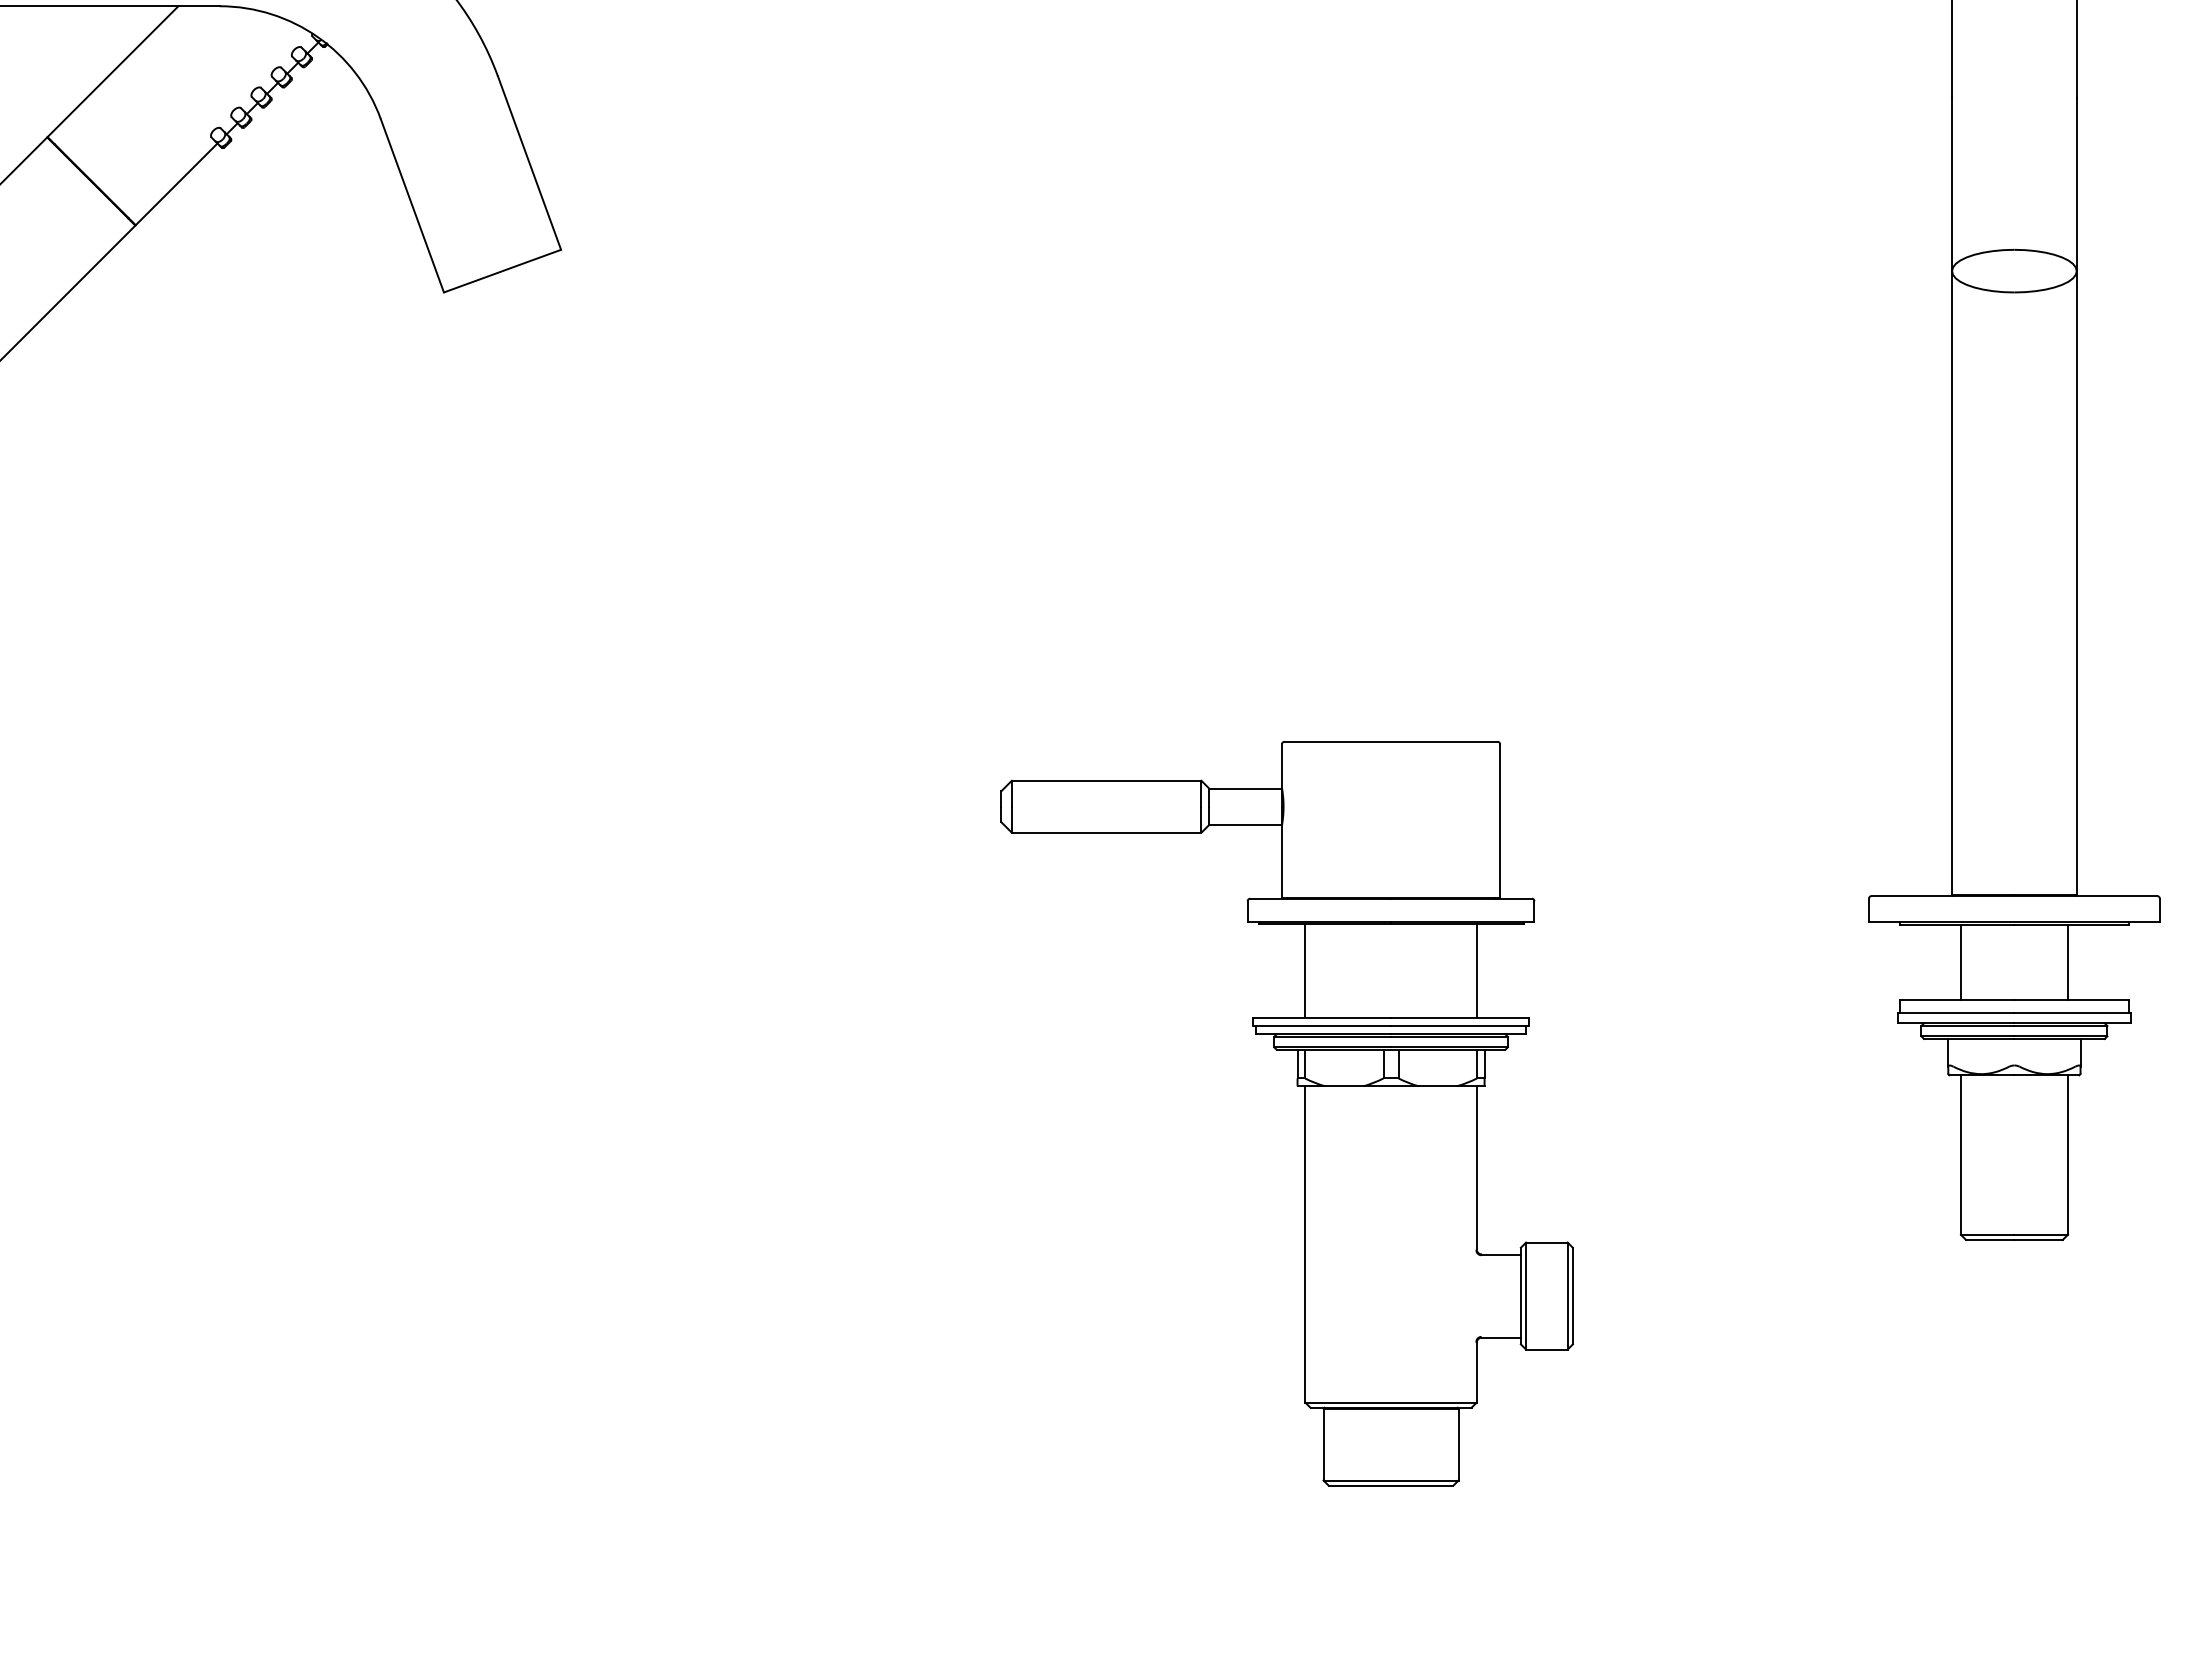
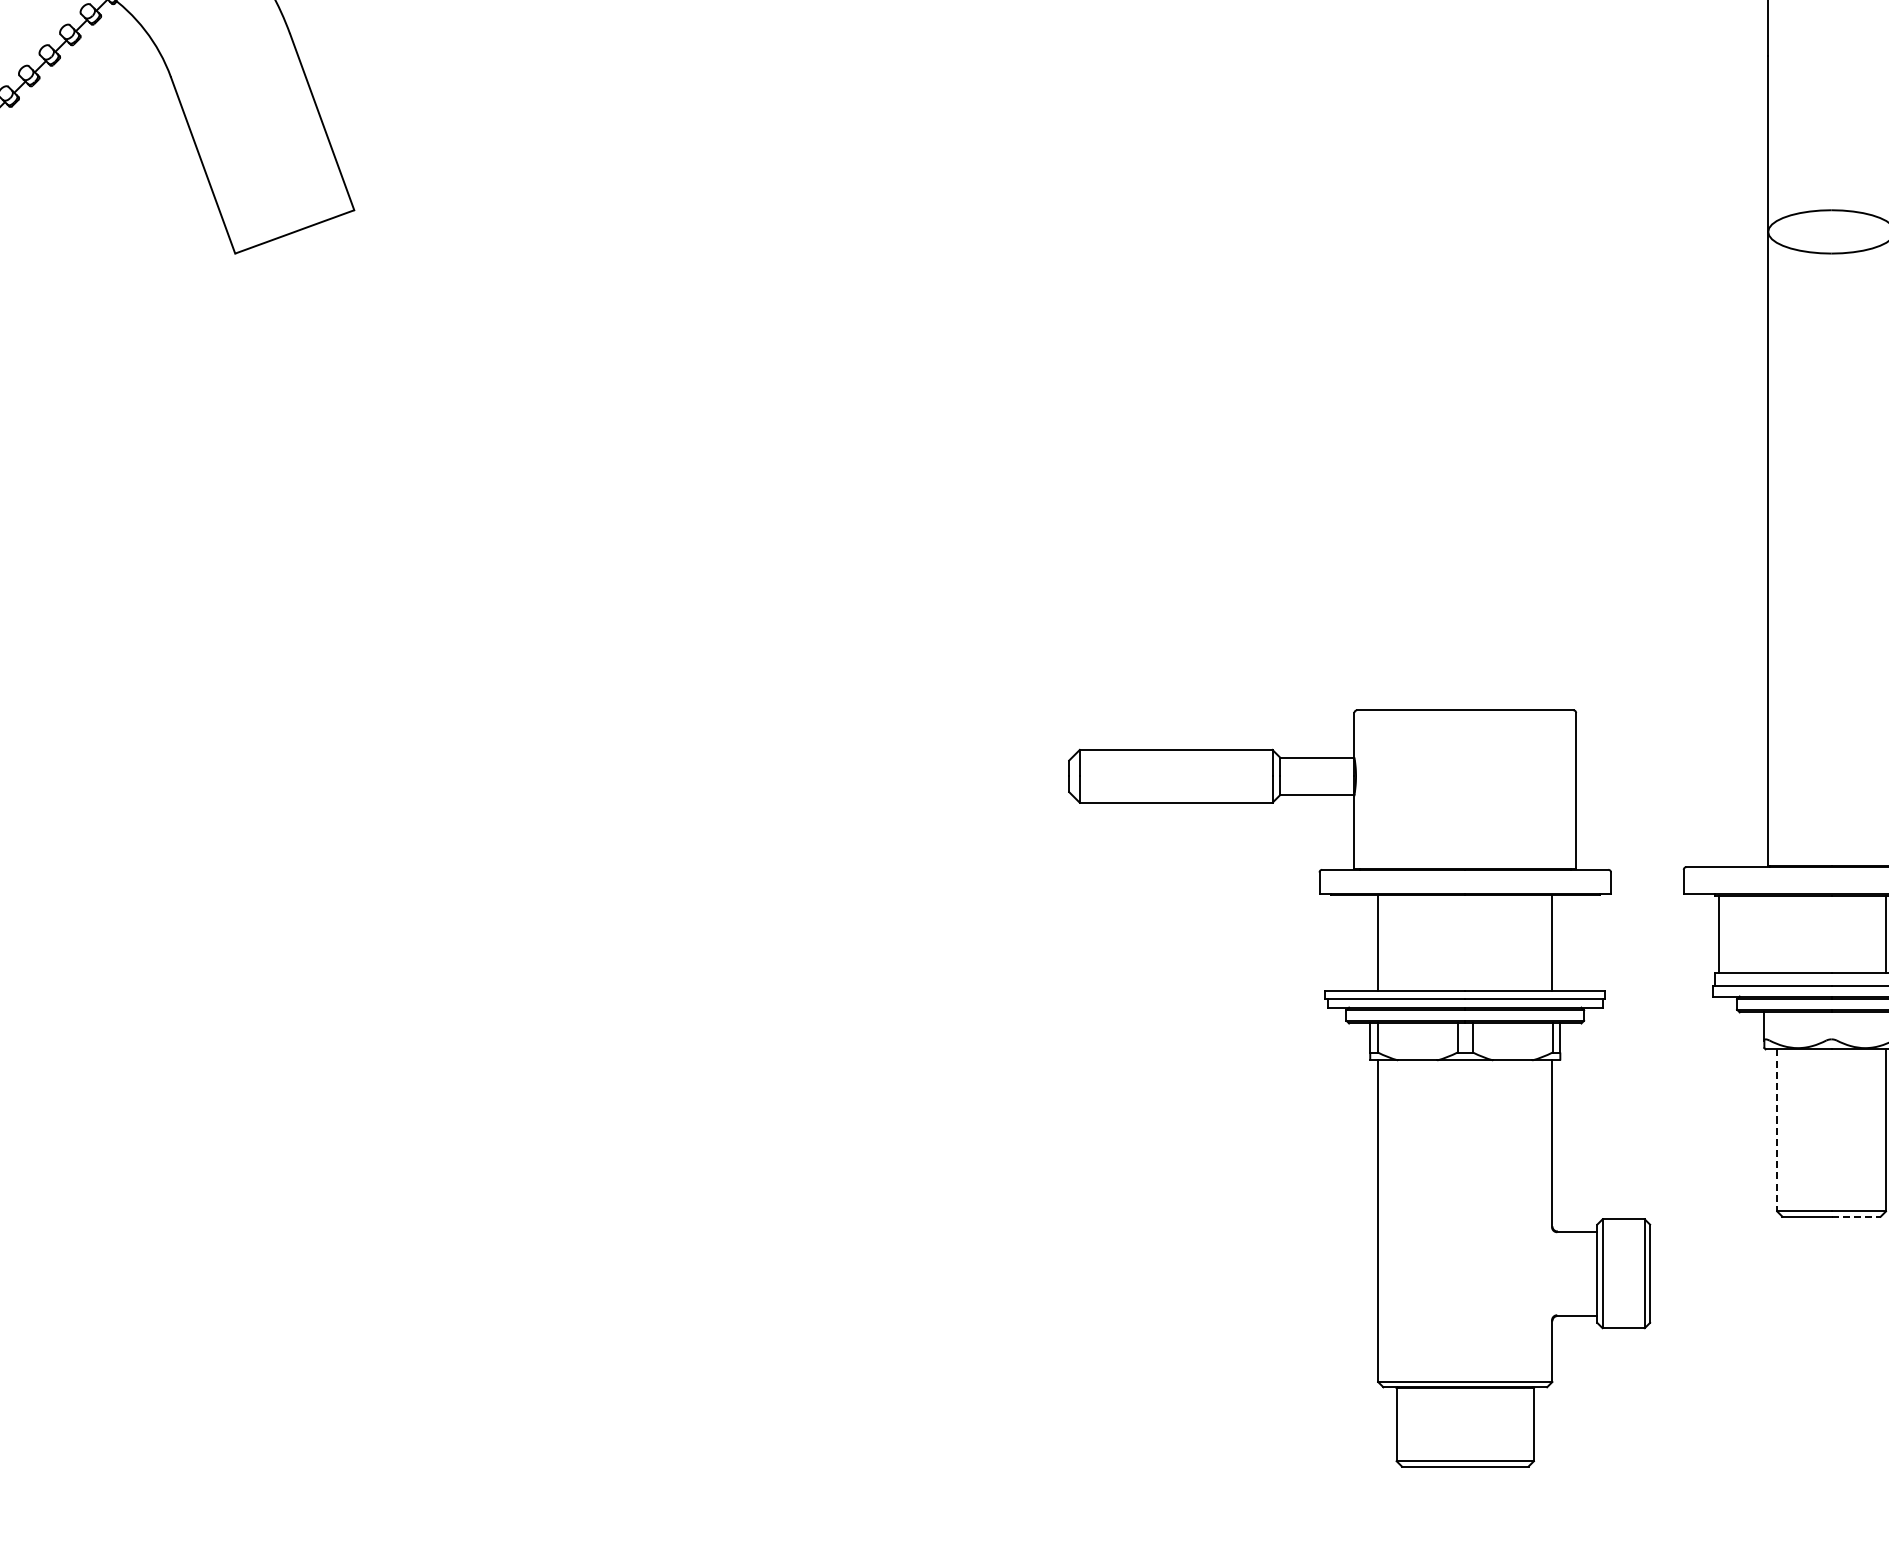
line: (1960, 961) -> (1718, 933), moved
part: (1304, 1113) -> (1377, 1088), moved
line: (1960, 1155) -> (1776, 1130), solid -> dashed
line: (2039, 1239) -> (1857, 1216), solid -> dashed

